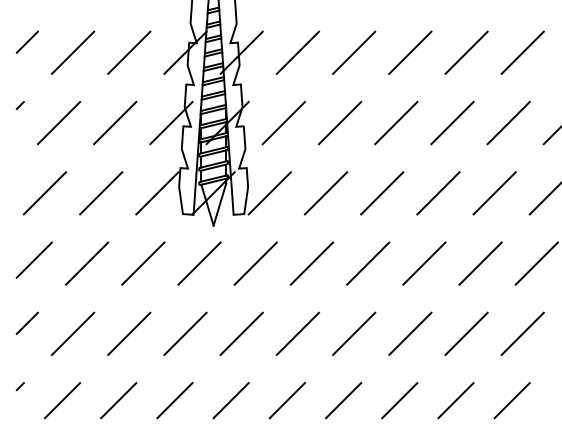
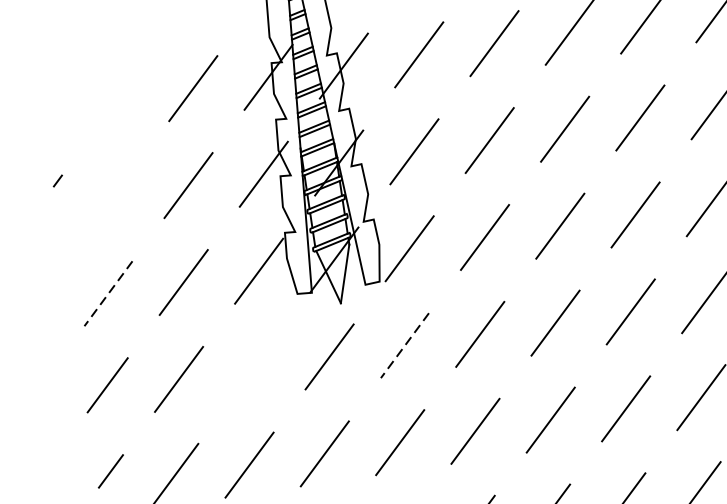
line: (26, 41) -> (53, 94), removed
line: (72, 52) -> (117, 99), removed
line: (58, 122) -> (112, 196), removed
line: (44, 193) -> (107, 294), solid -> dashed
line: (143, 263) -> (254, 368), removed
line: (255, 263) -> (404, 345), solid -> dashed

